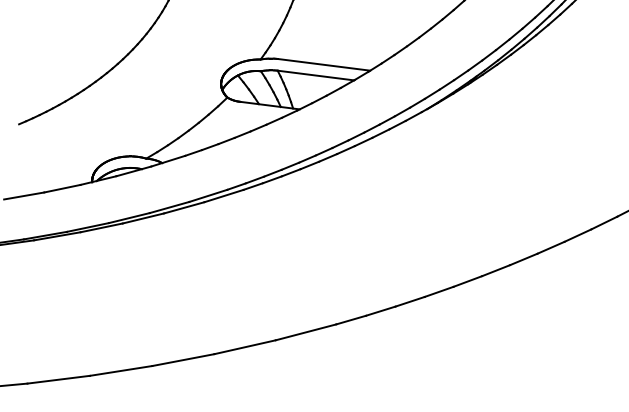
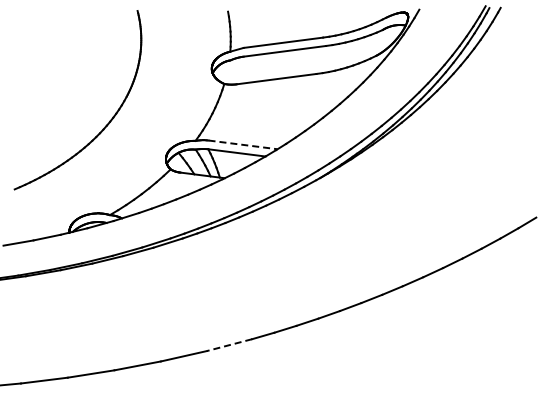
line: (324, 64) -> (243, 144), solid -> dashed
line: (306, 332) -> (229, 345), solid -> dashed

